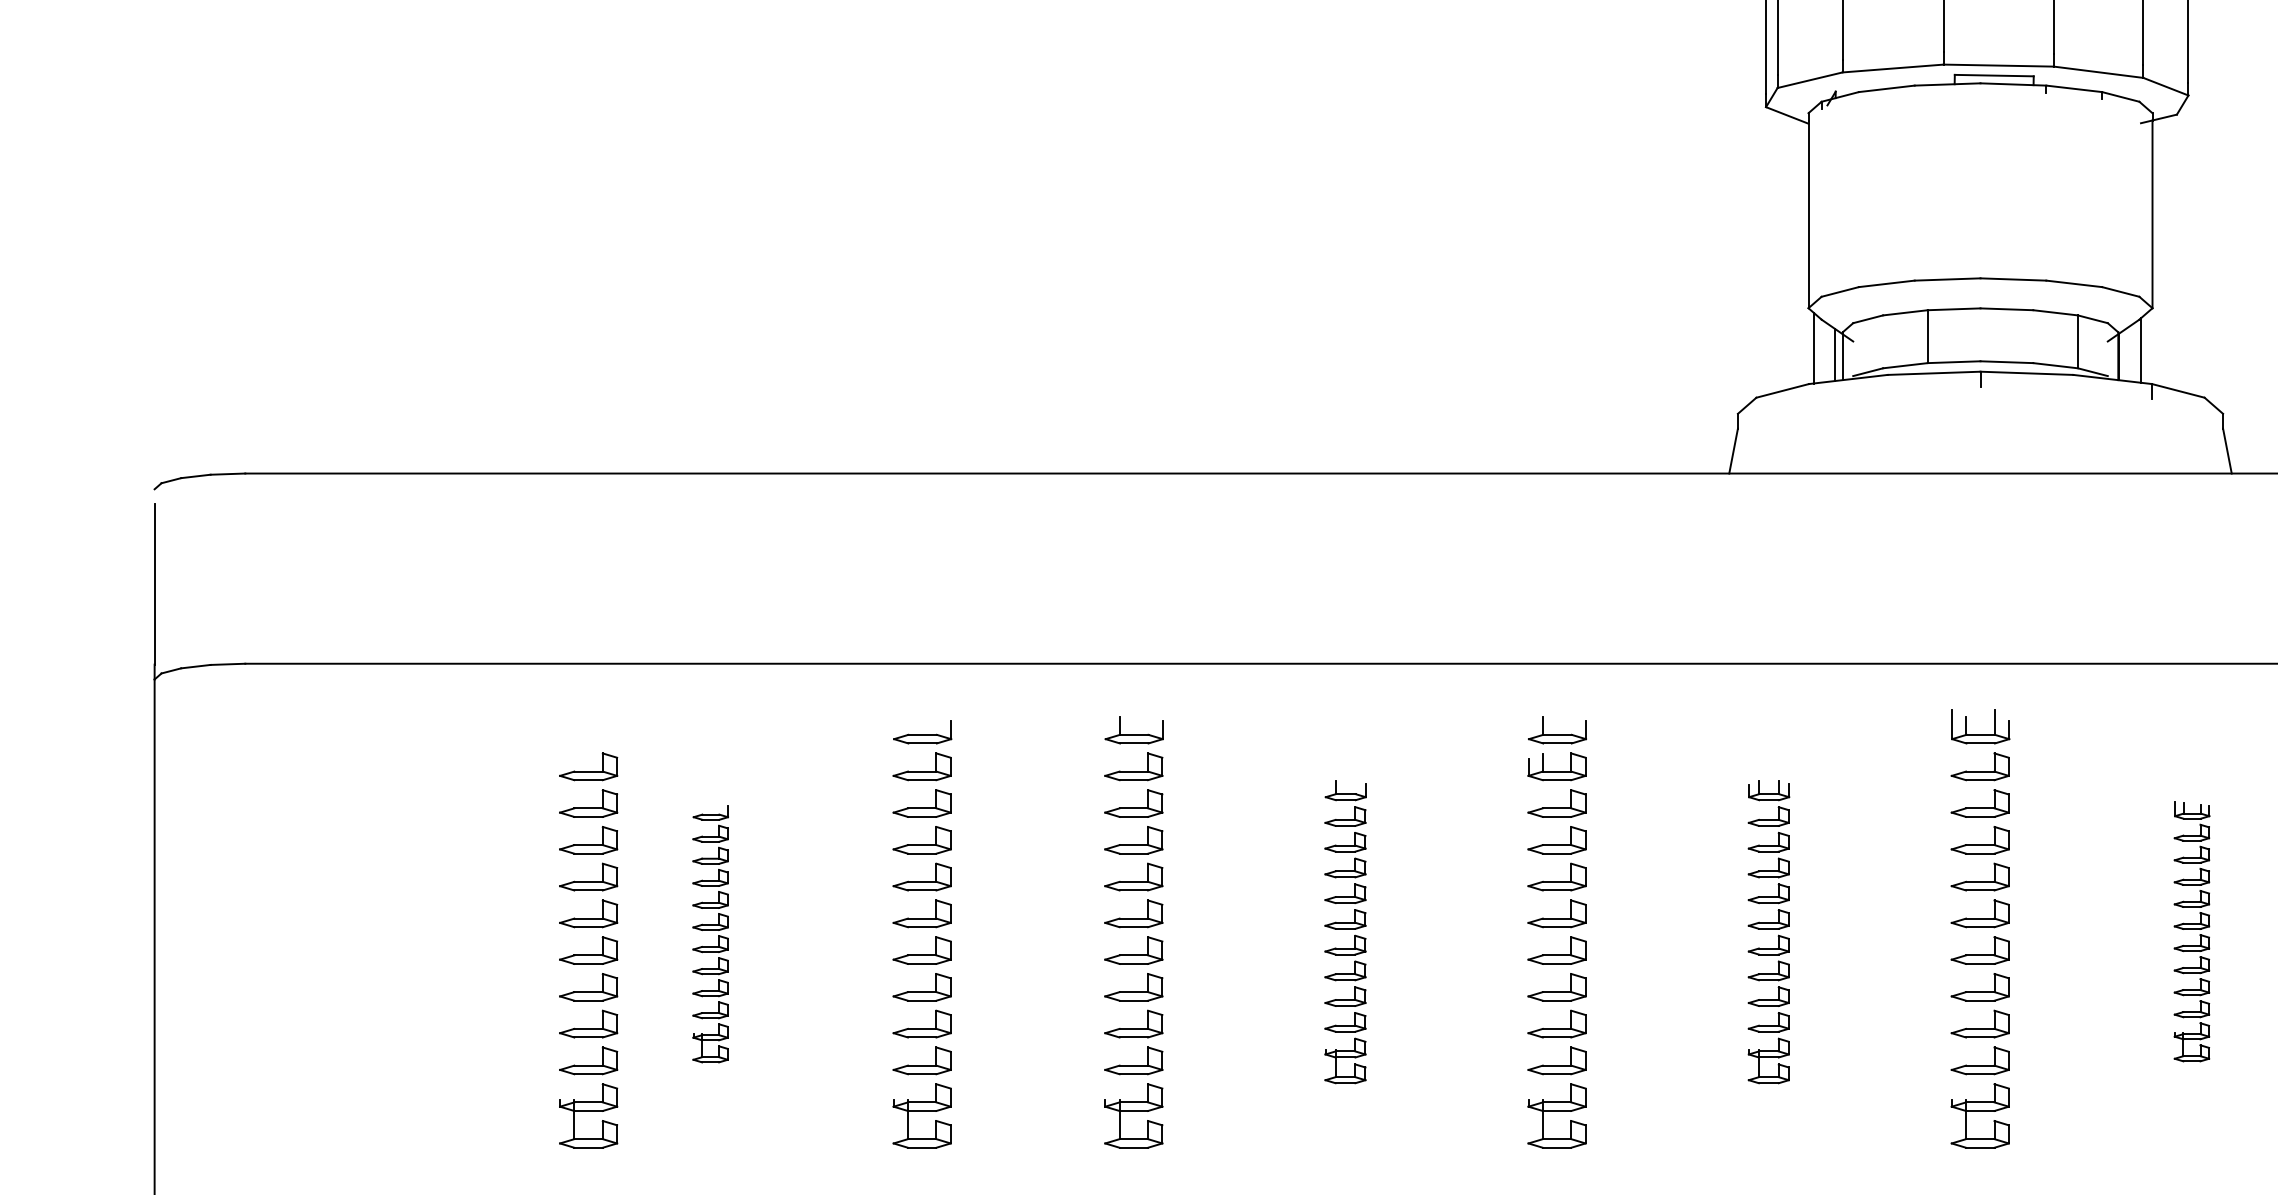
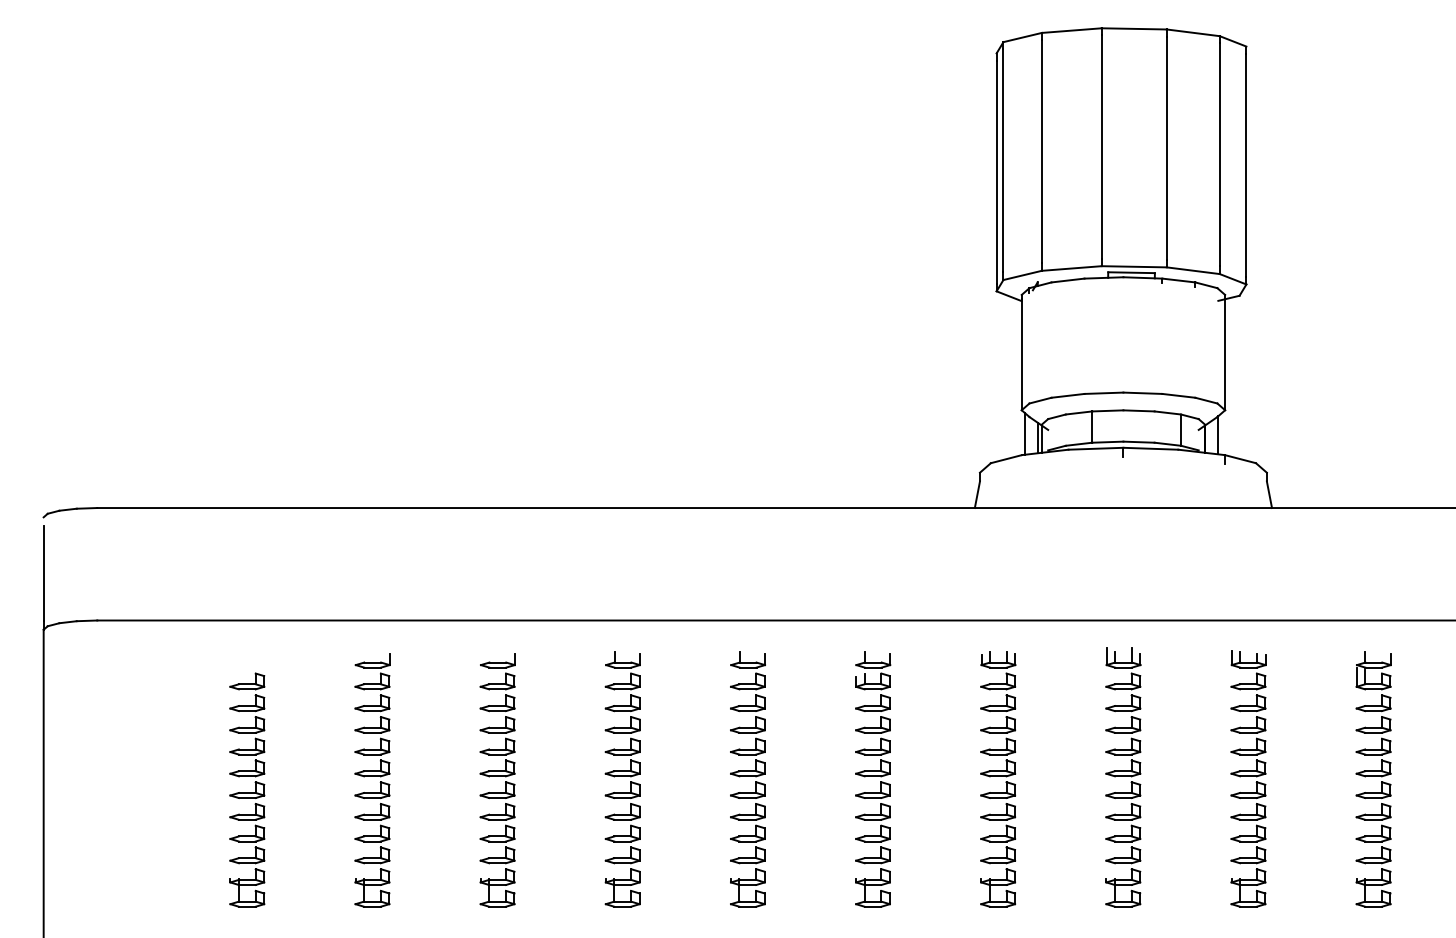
part: (2191, 930) -> (1248, 778), size x1.67
part: (1344, 932) -> (747, 779), size x1.43
part: (1769, 932) -> (998, 779), size x1.43
part: (710, 934) -> (372, 780), size x1.67
part: (588, 949) -> (247, 789), moved

